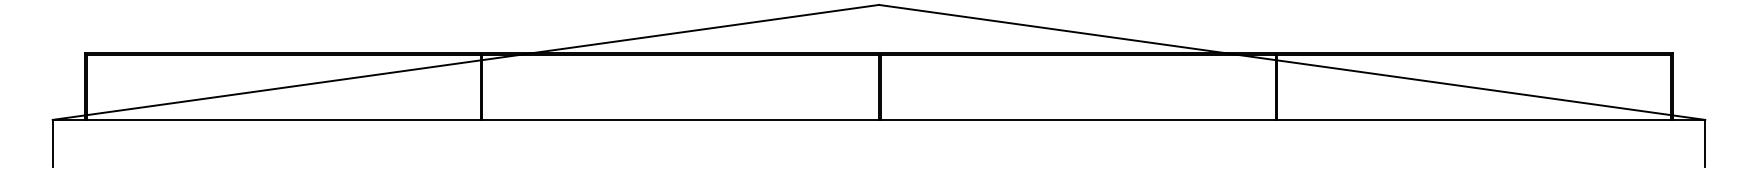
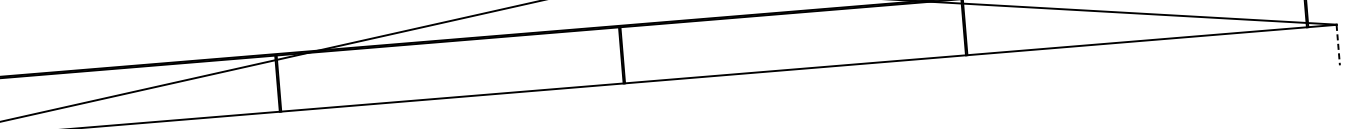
line: (1705, 144) -> (1338, 45), solid -> dashed

